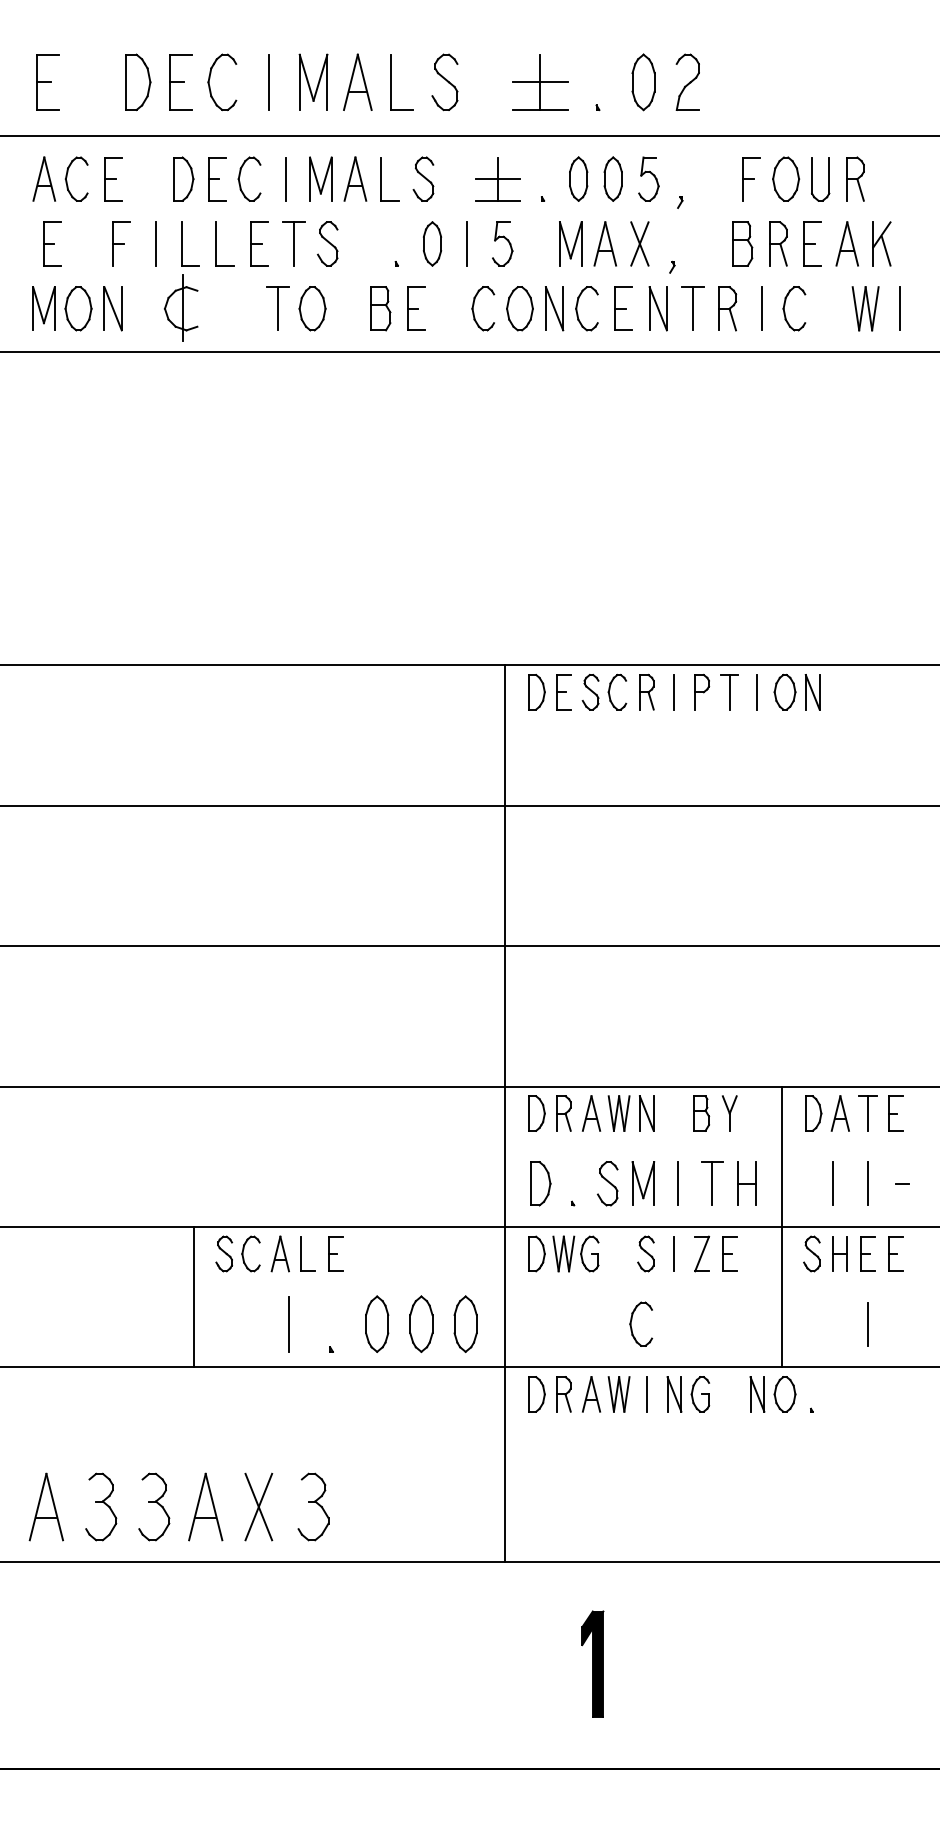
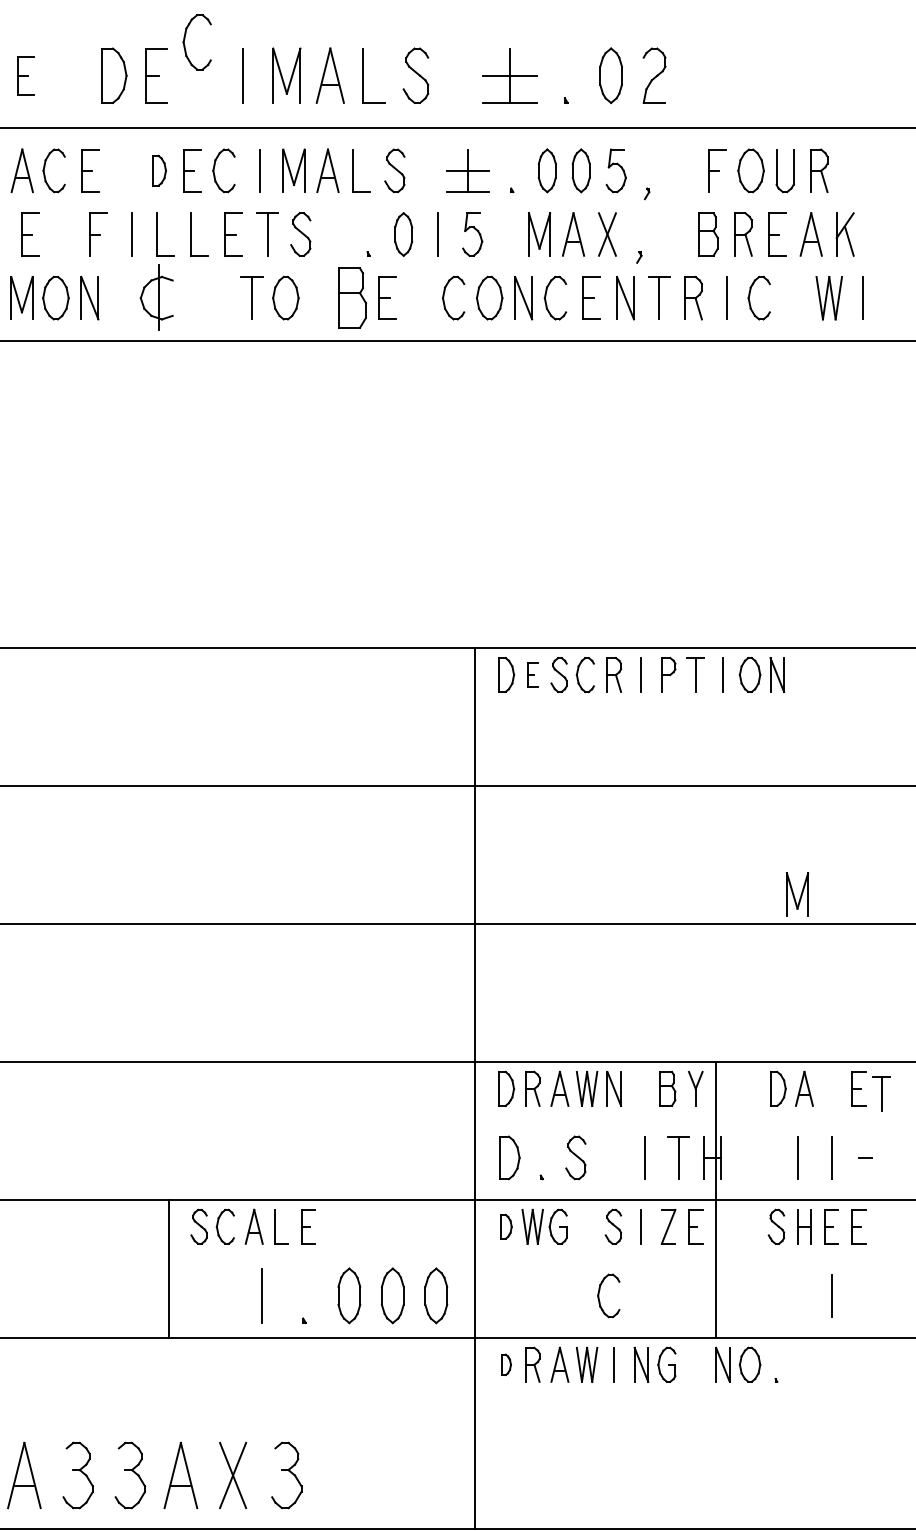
part: (210, 78) -> (185, 38), moved
part: (47, 82) -> (25, 75), size x0.7
part: (183, 178) -> (159, 170), size x0.7
part: (380, 308) -> (352, 297), size x1.4
part: (563, 692) -> (532, 675), size x0.7
part: (867, 1113) -> (881, 1093), moved
part: (643, 1183) -> (797, 894), moved
line: (781, 1226) -> (716, 1199), moved
part: (536, 1253) -> (505, 1226), size x0.7
part: (536, 1394) -> (505, 1364), size x0.6

